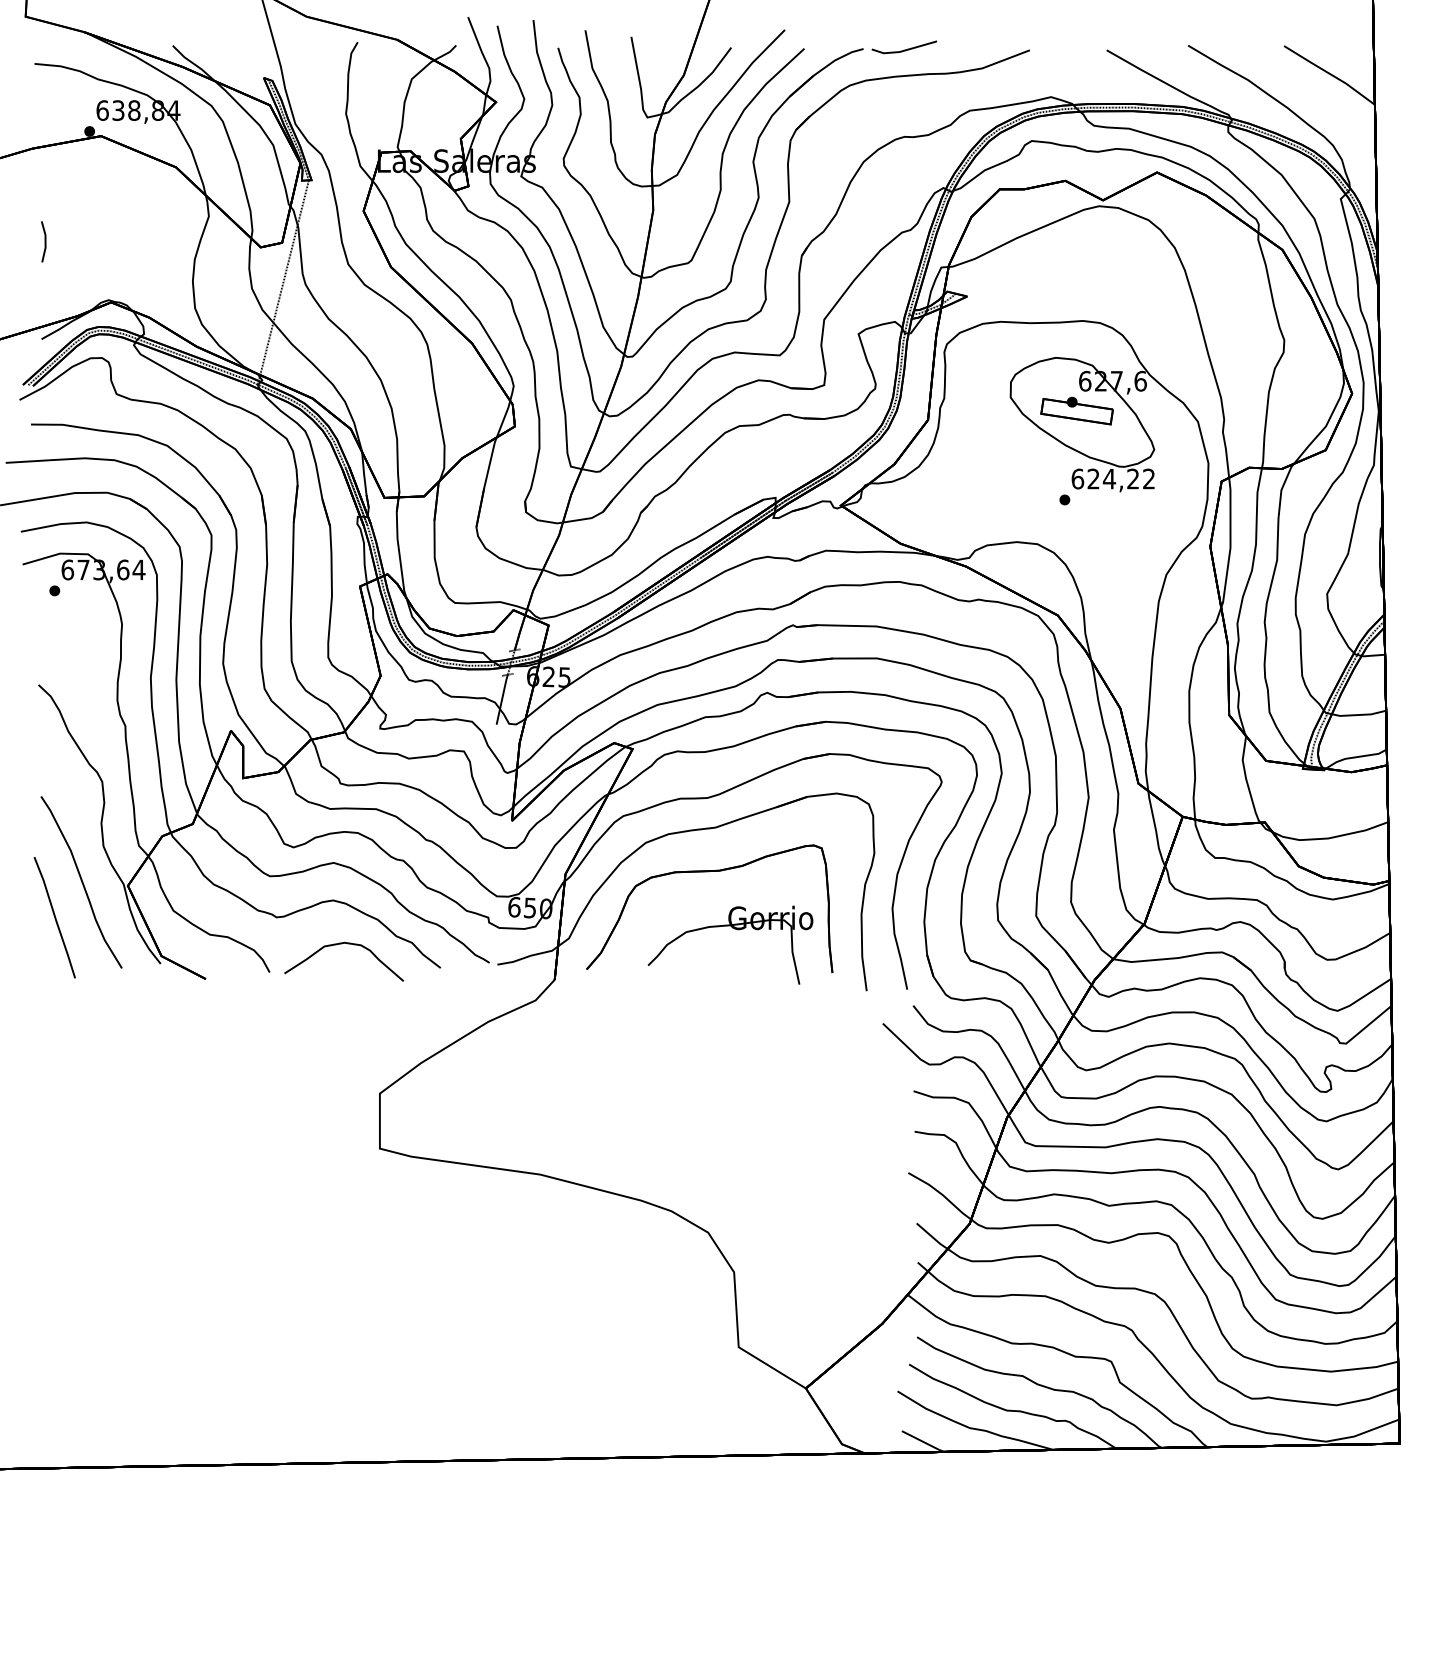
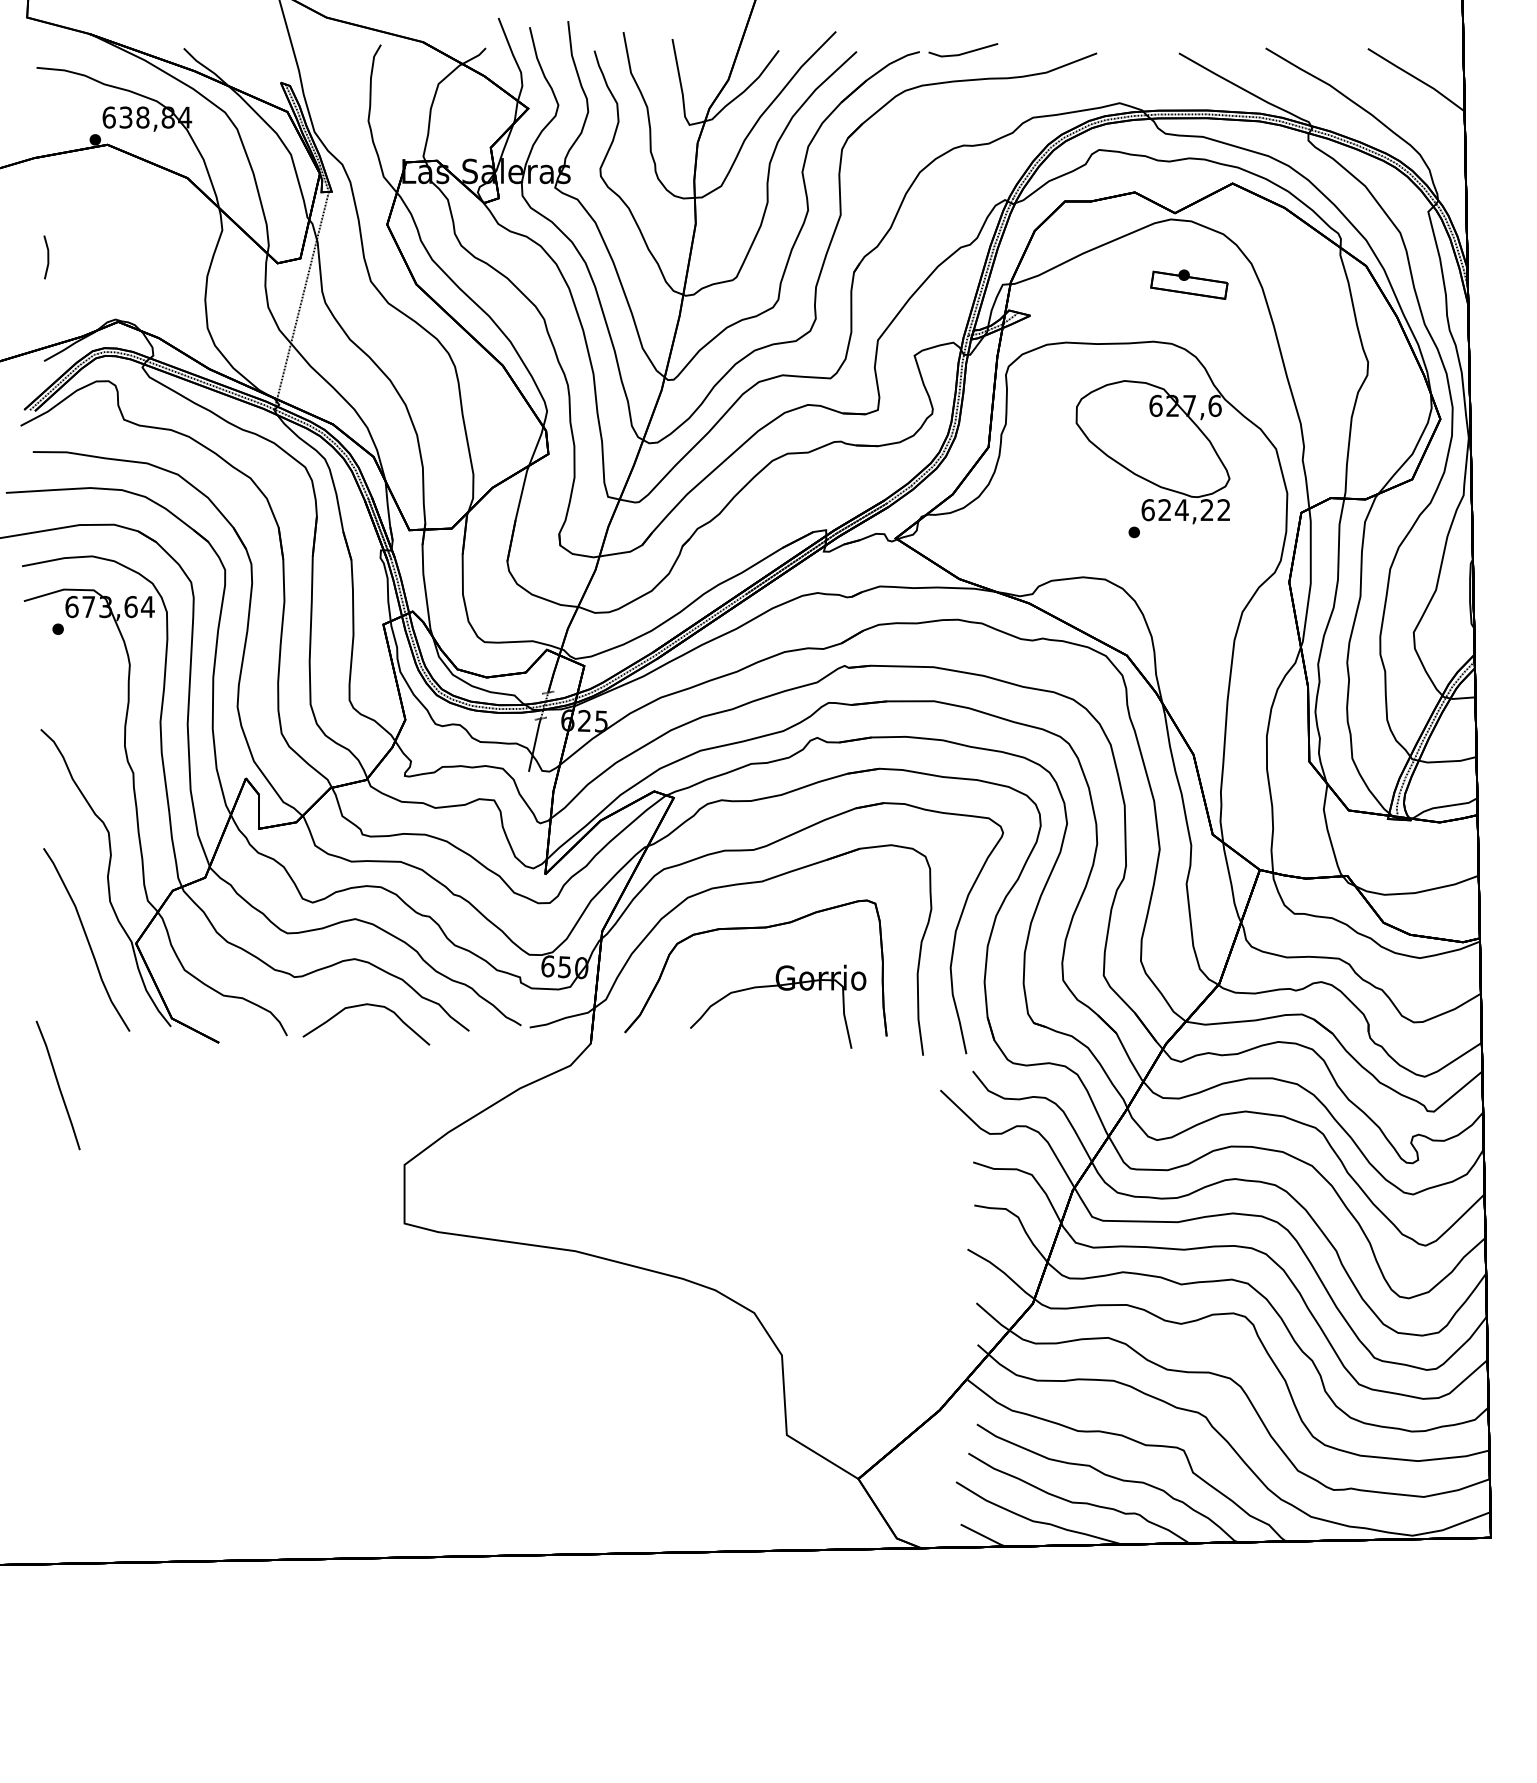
part: (1077, 410) -> (1189, 284), moved
part: (54, 917) -> (57, 1085), moved

